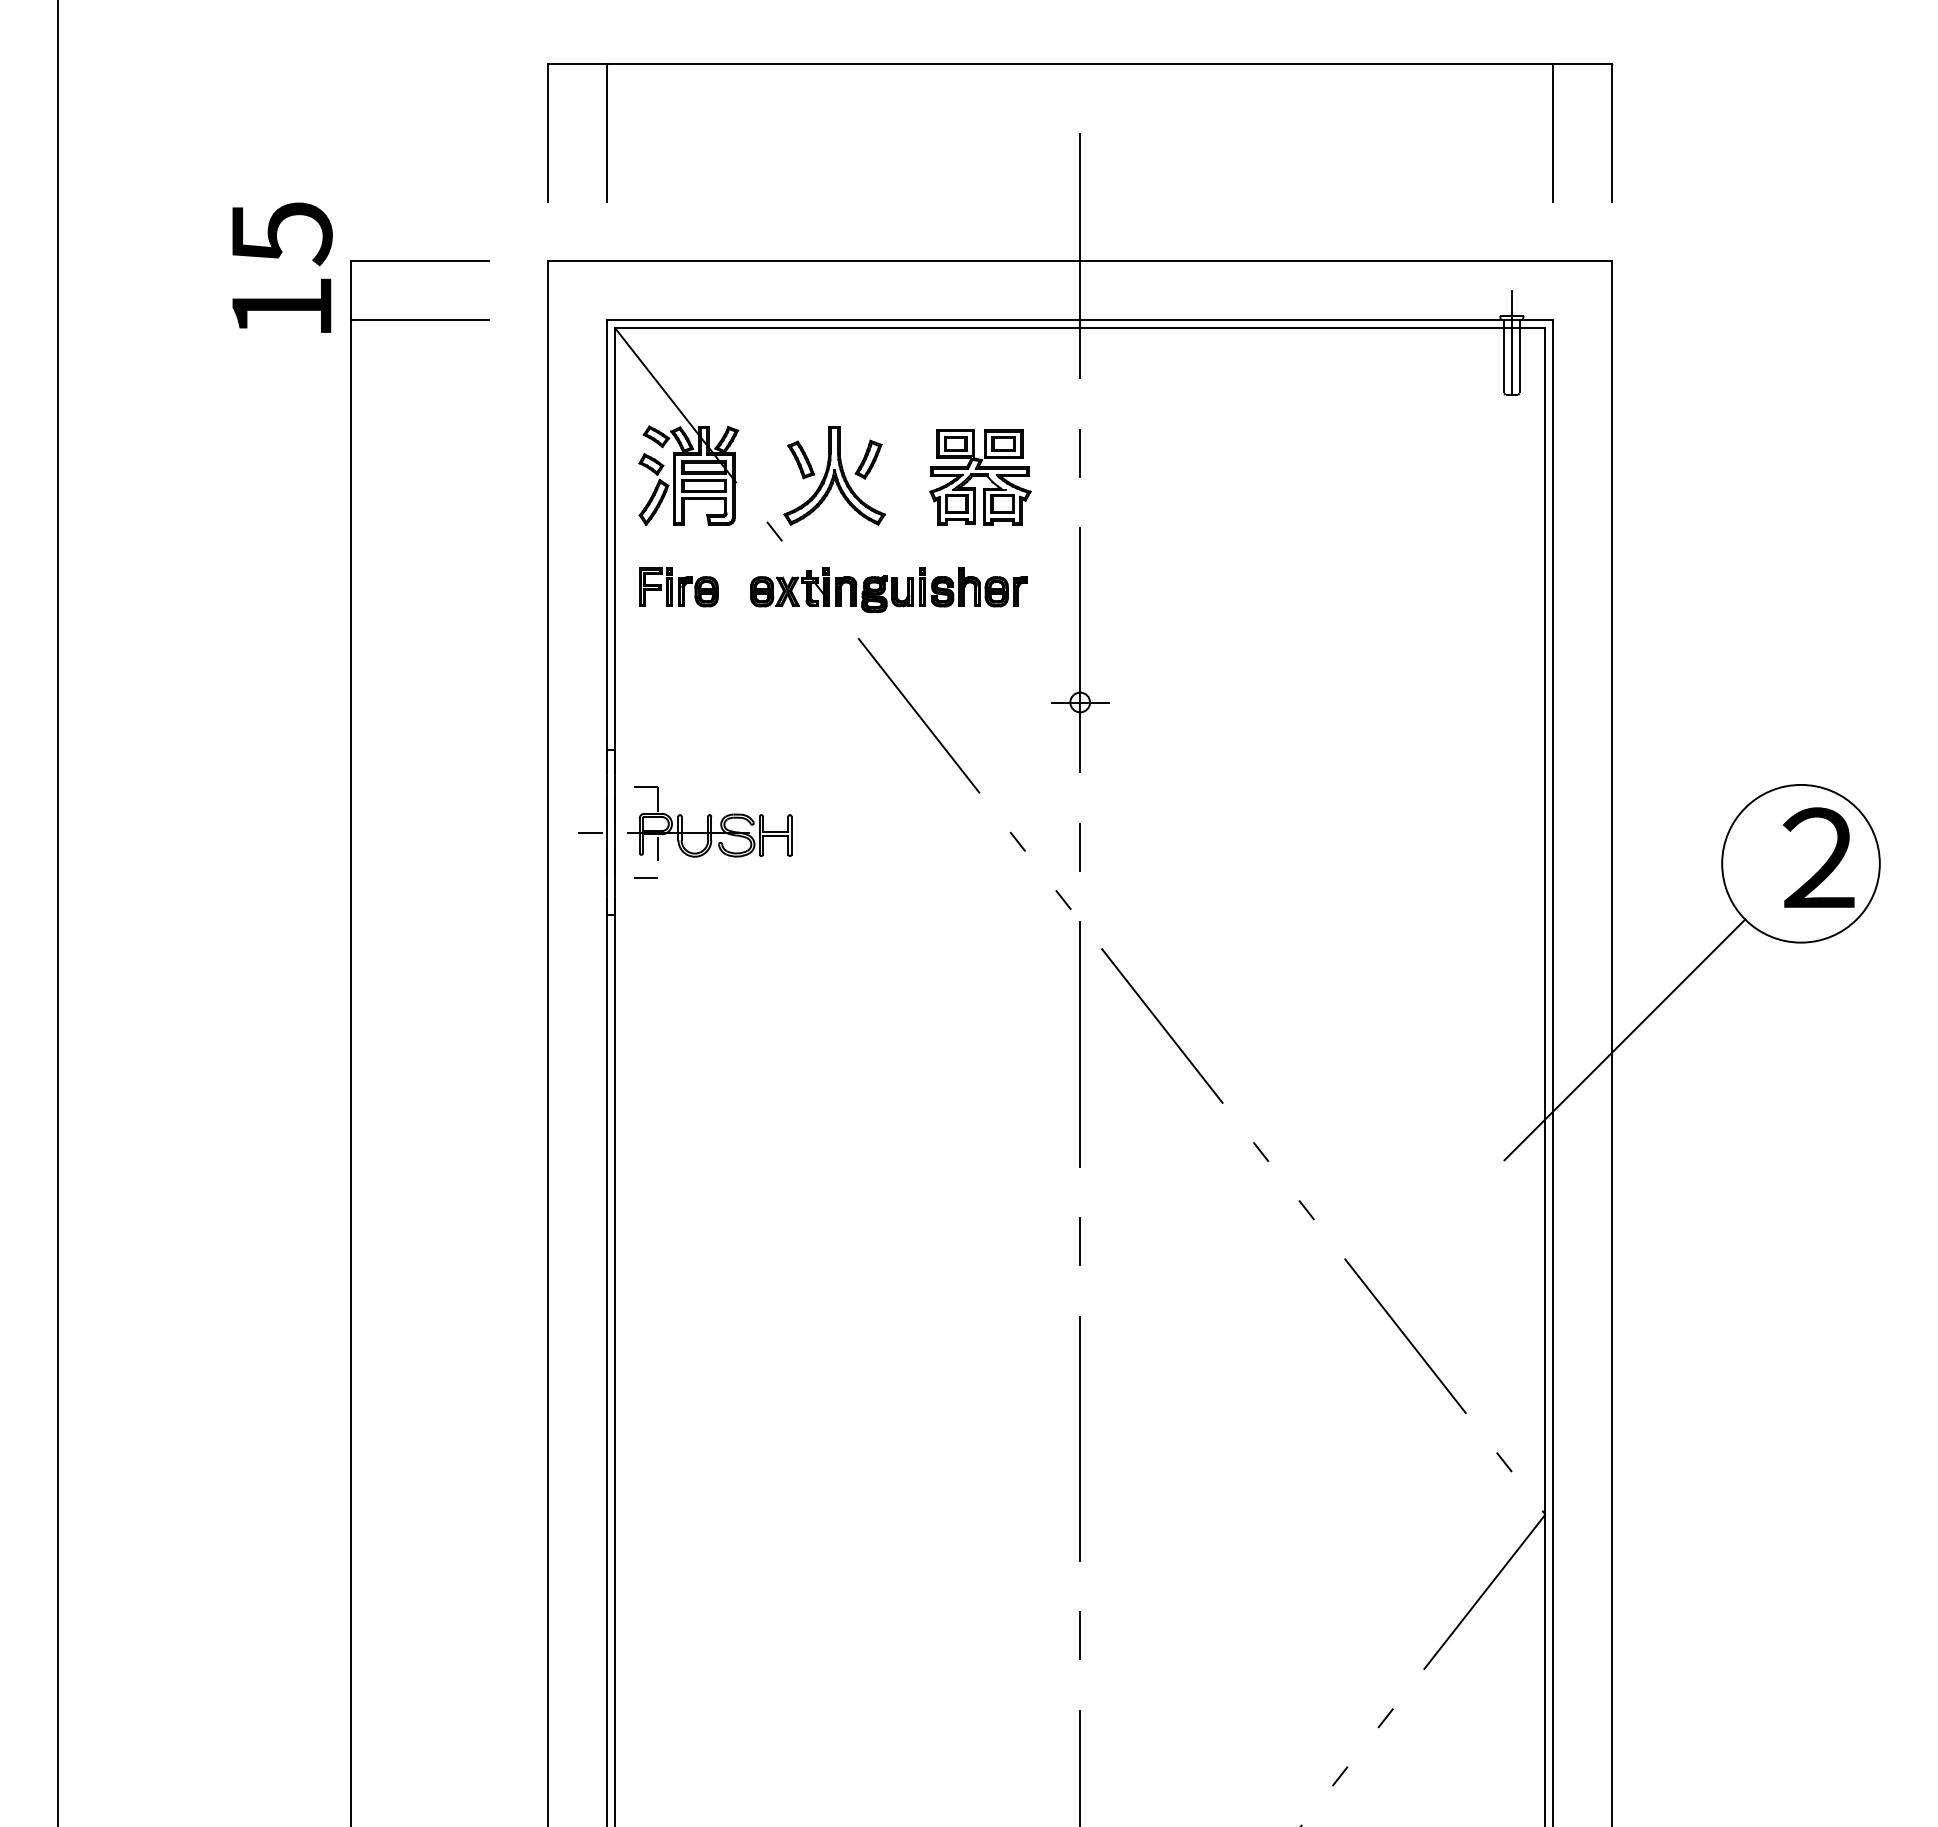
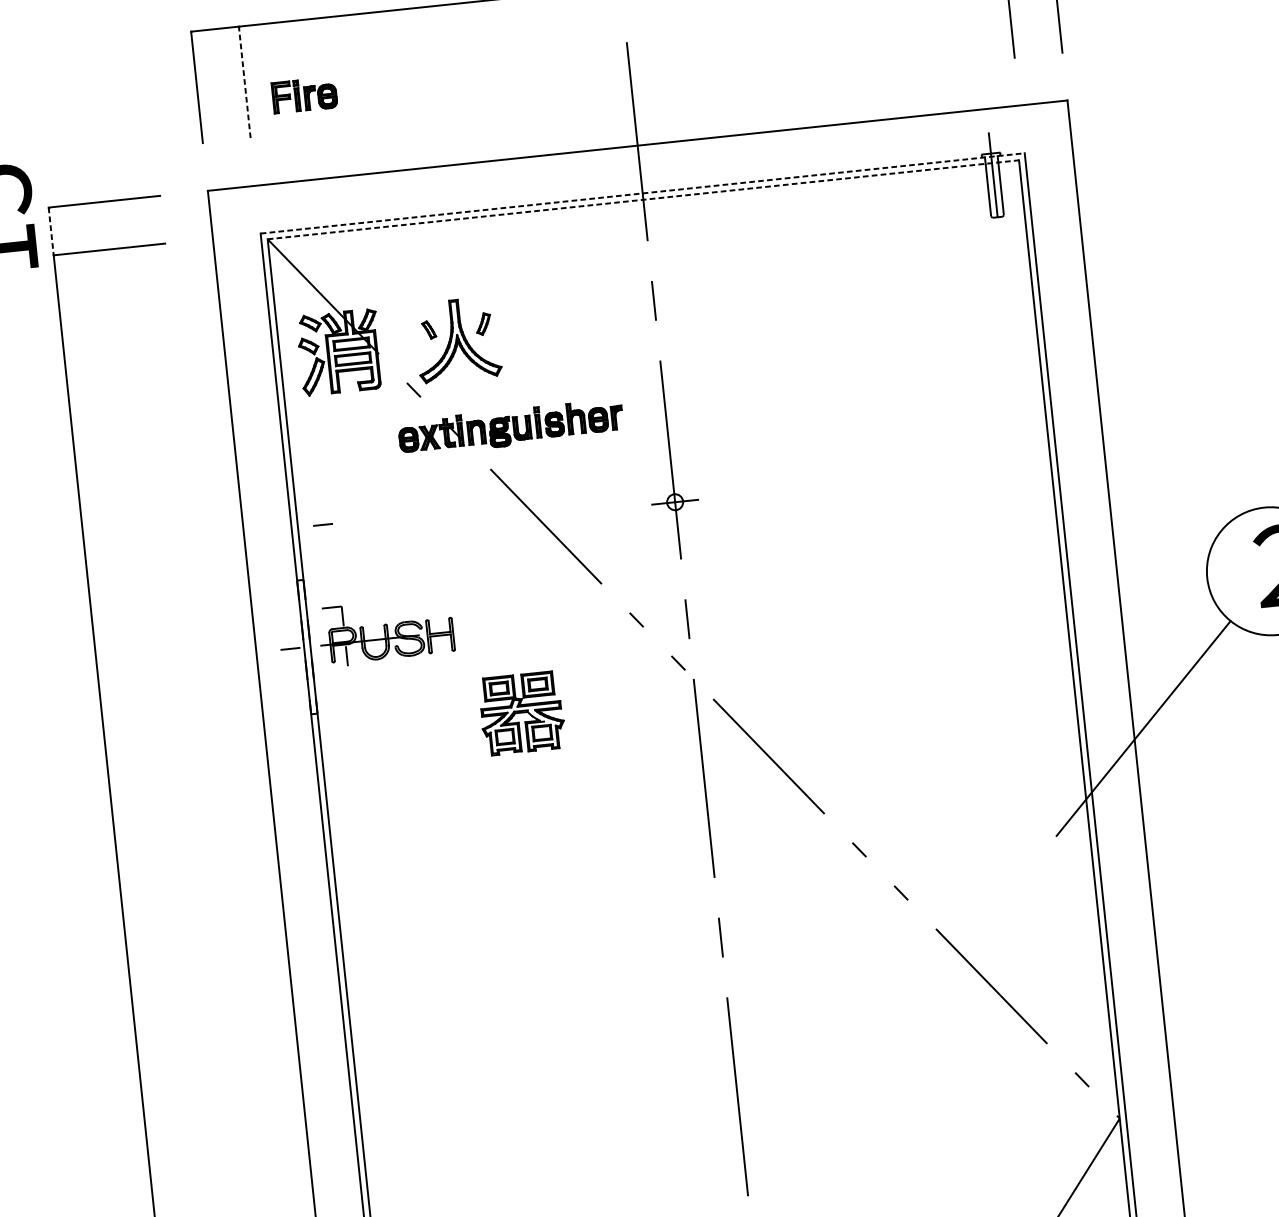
line: (607, 132) -> (245, 82), solid -> dashed
line: (350, 290) -> (50, 231), solid -> dashed
line: (1080, 320) -> (642, 193), solid -> dashed
line: (1080, 327) -> (643, 199), solid -> dashed
part: (800, 459) -> (428, 329), size x0.6
part: (868, 459) -> (483, 323), size x0.7
part: (980, 477) -> (522, 713), moved
part: (678, 587) -> (304, 95), moved
line: (645, 877) -> (322, 524), moved

